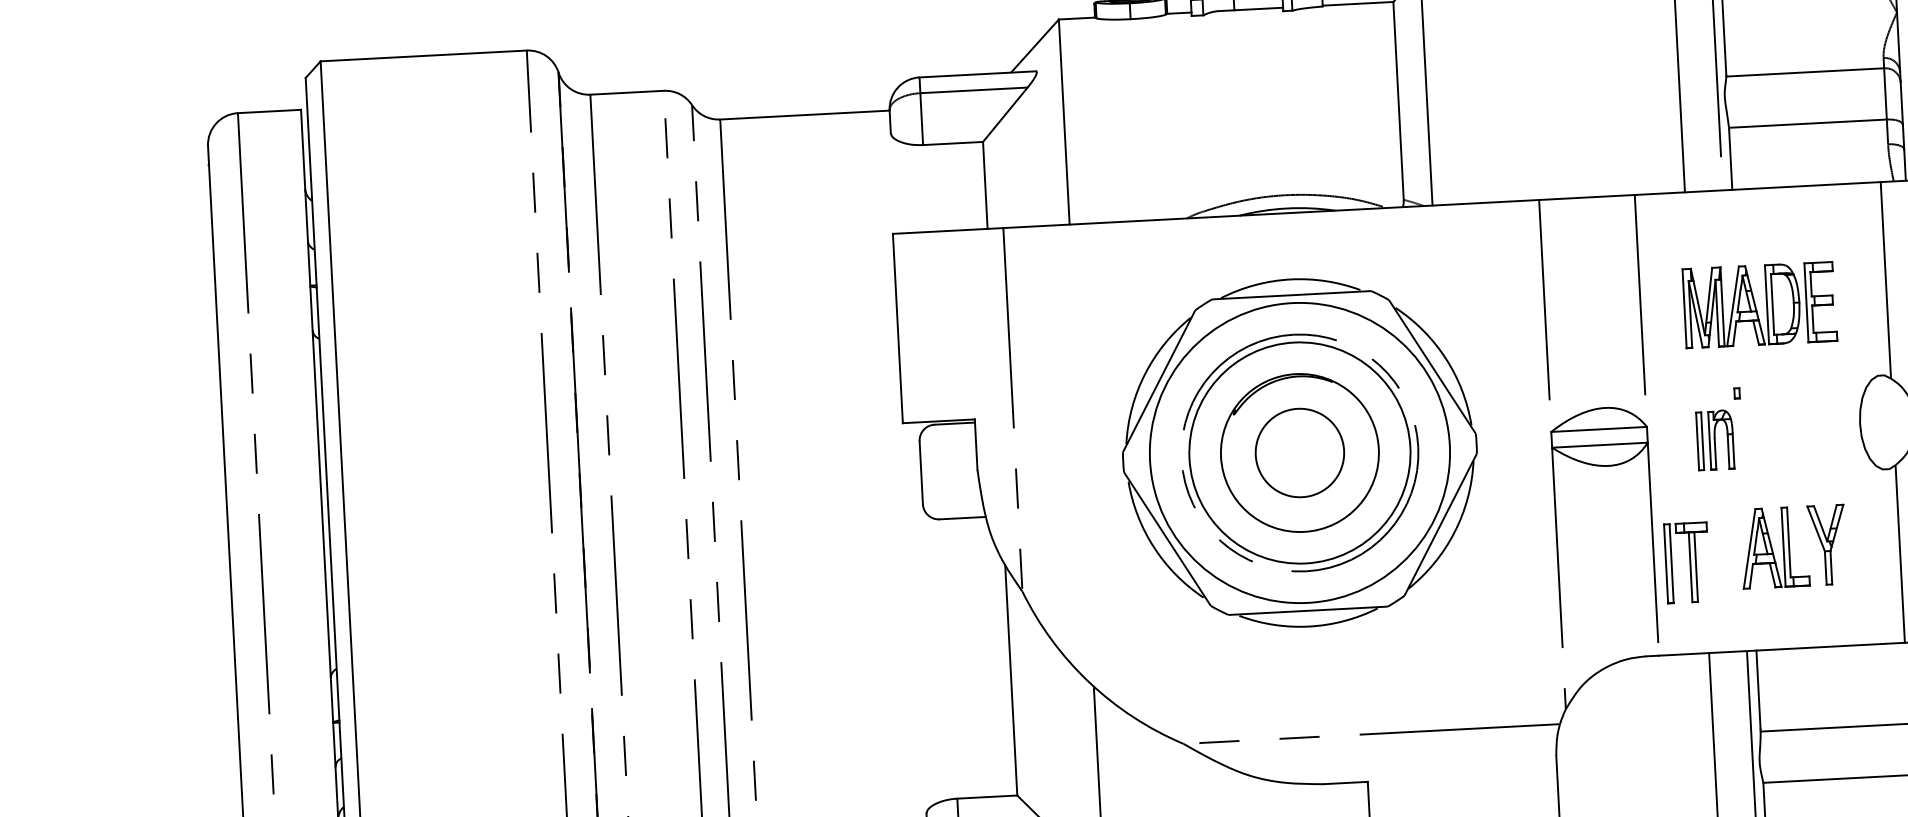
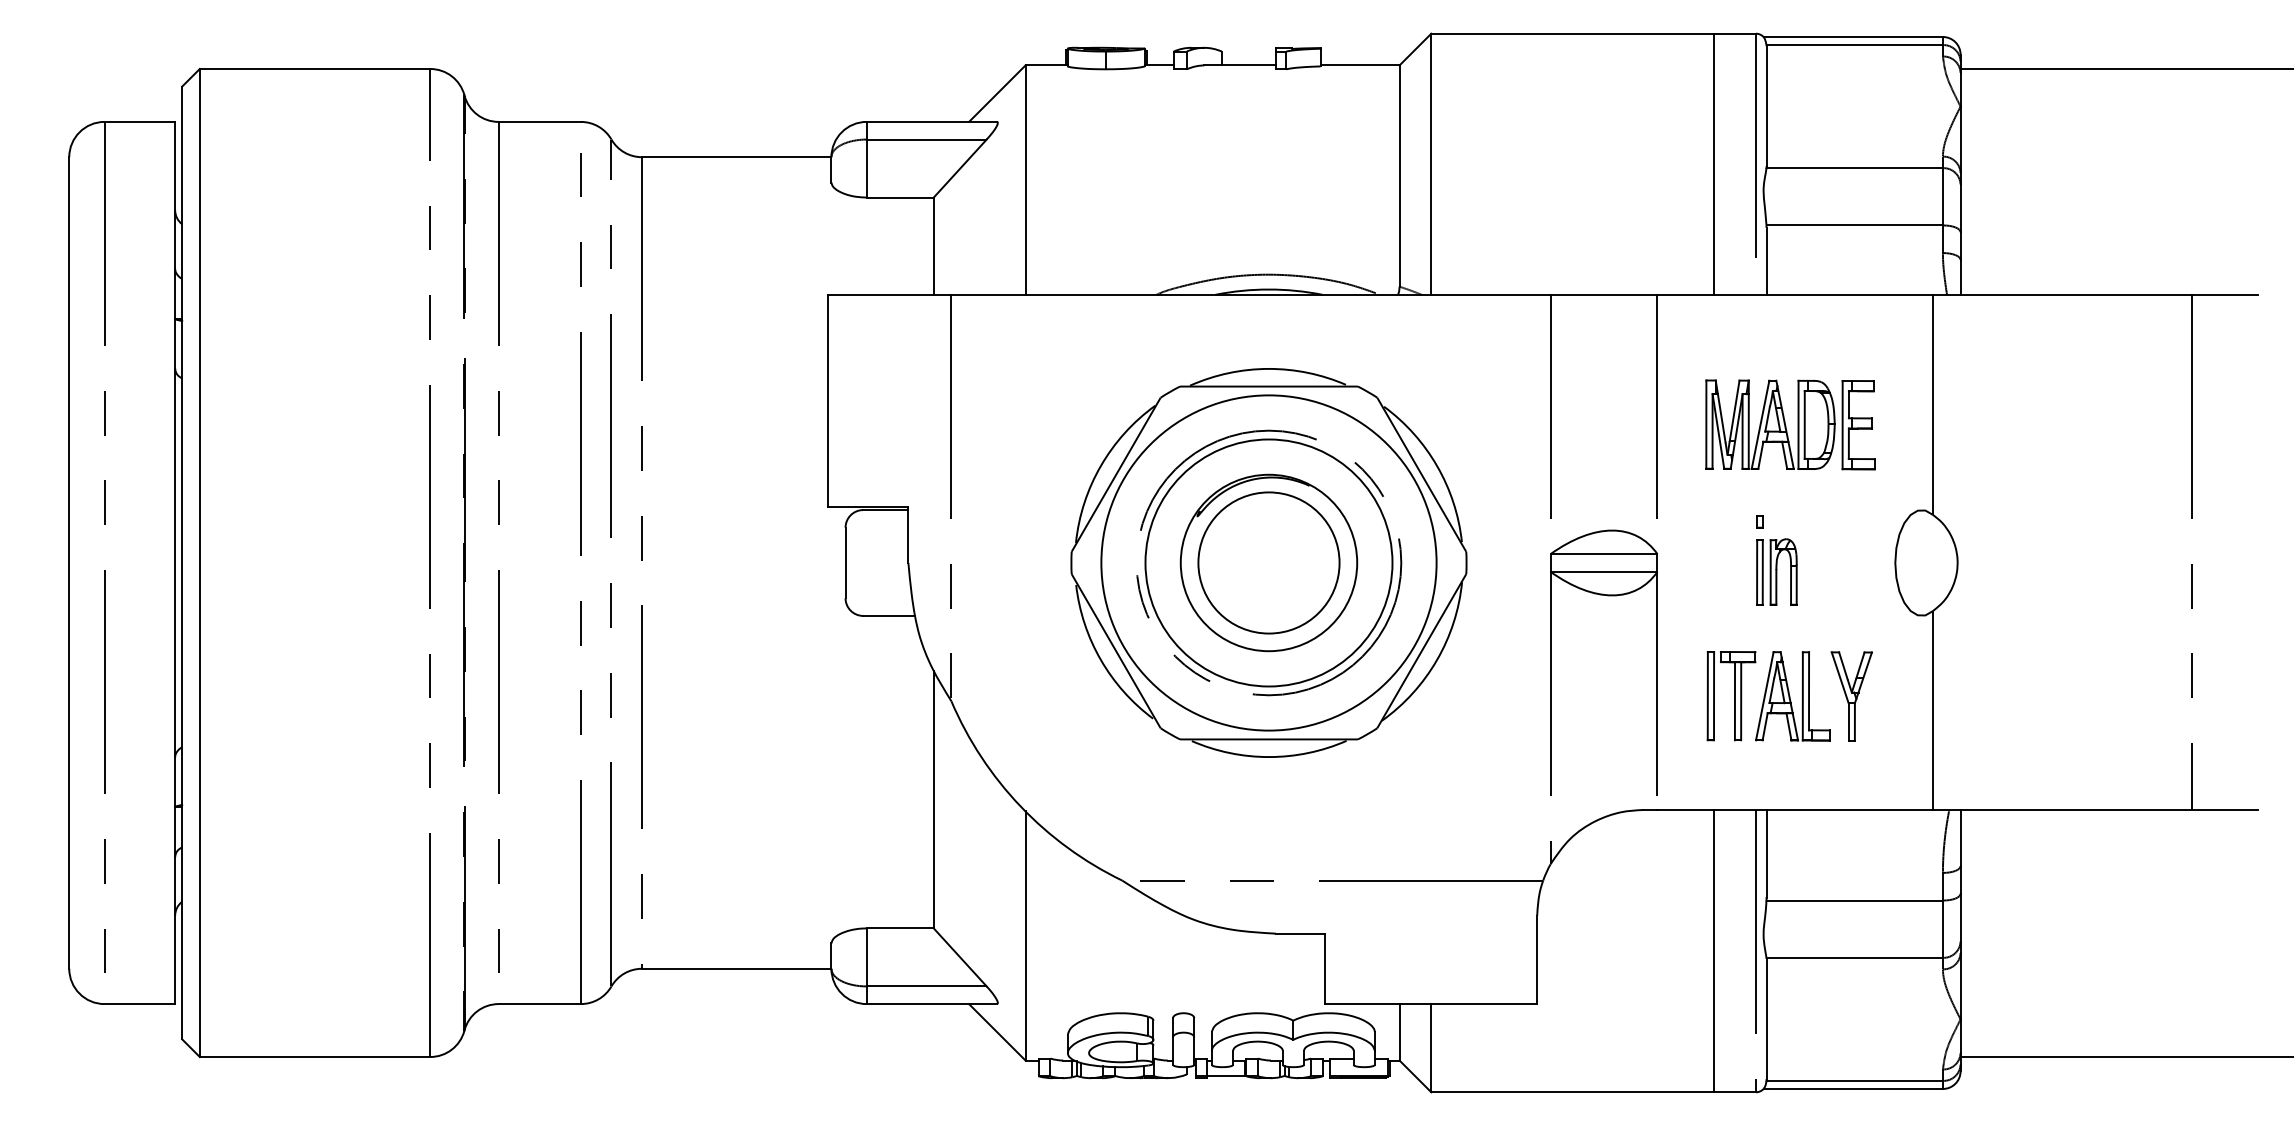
part: (1714, 439) -> (1776, 571), moved
circle: (1299, 452) -> (1268, 562), size x1.43
part: (1687, 563) -> (1731, 696), moved

